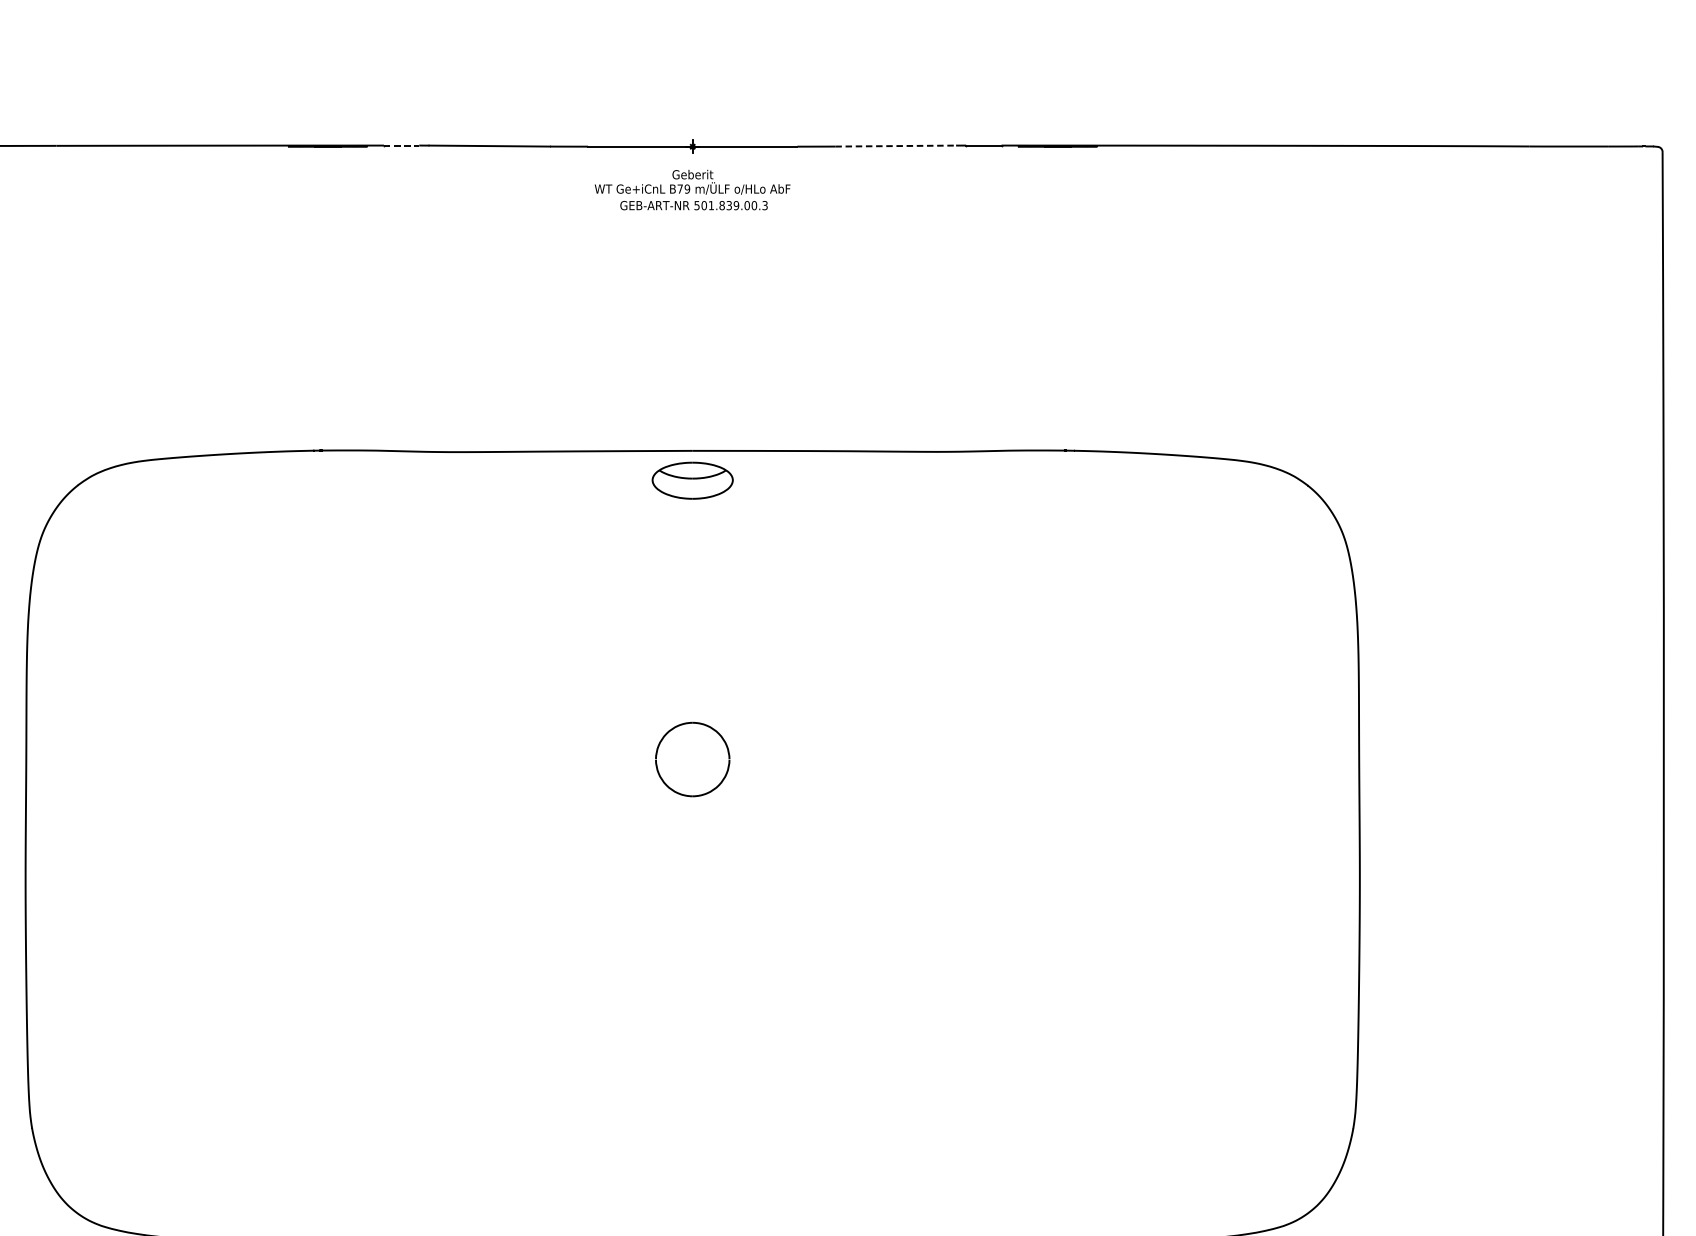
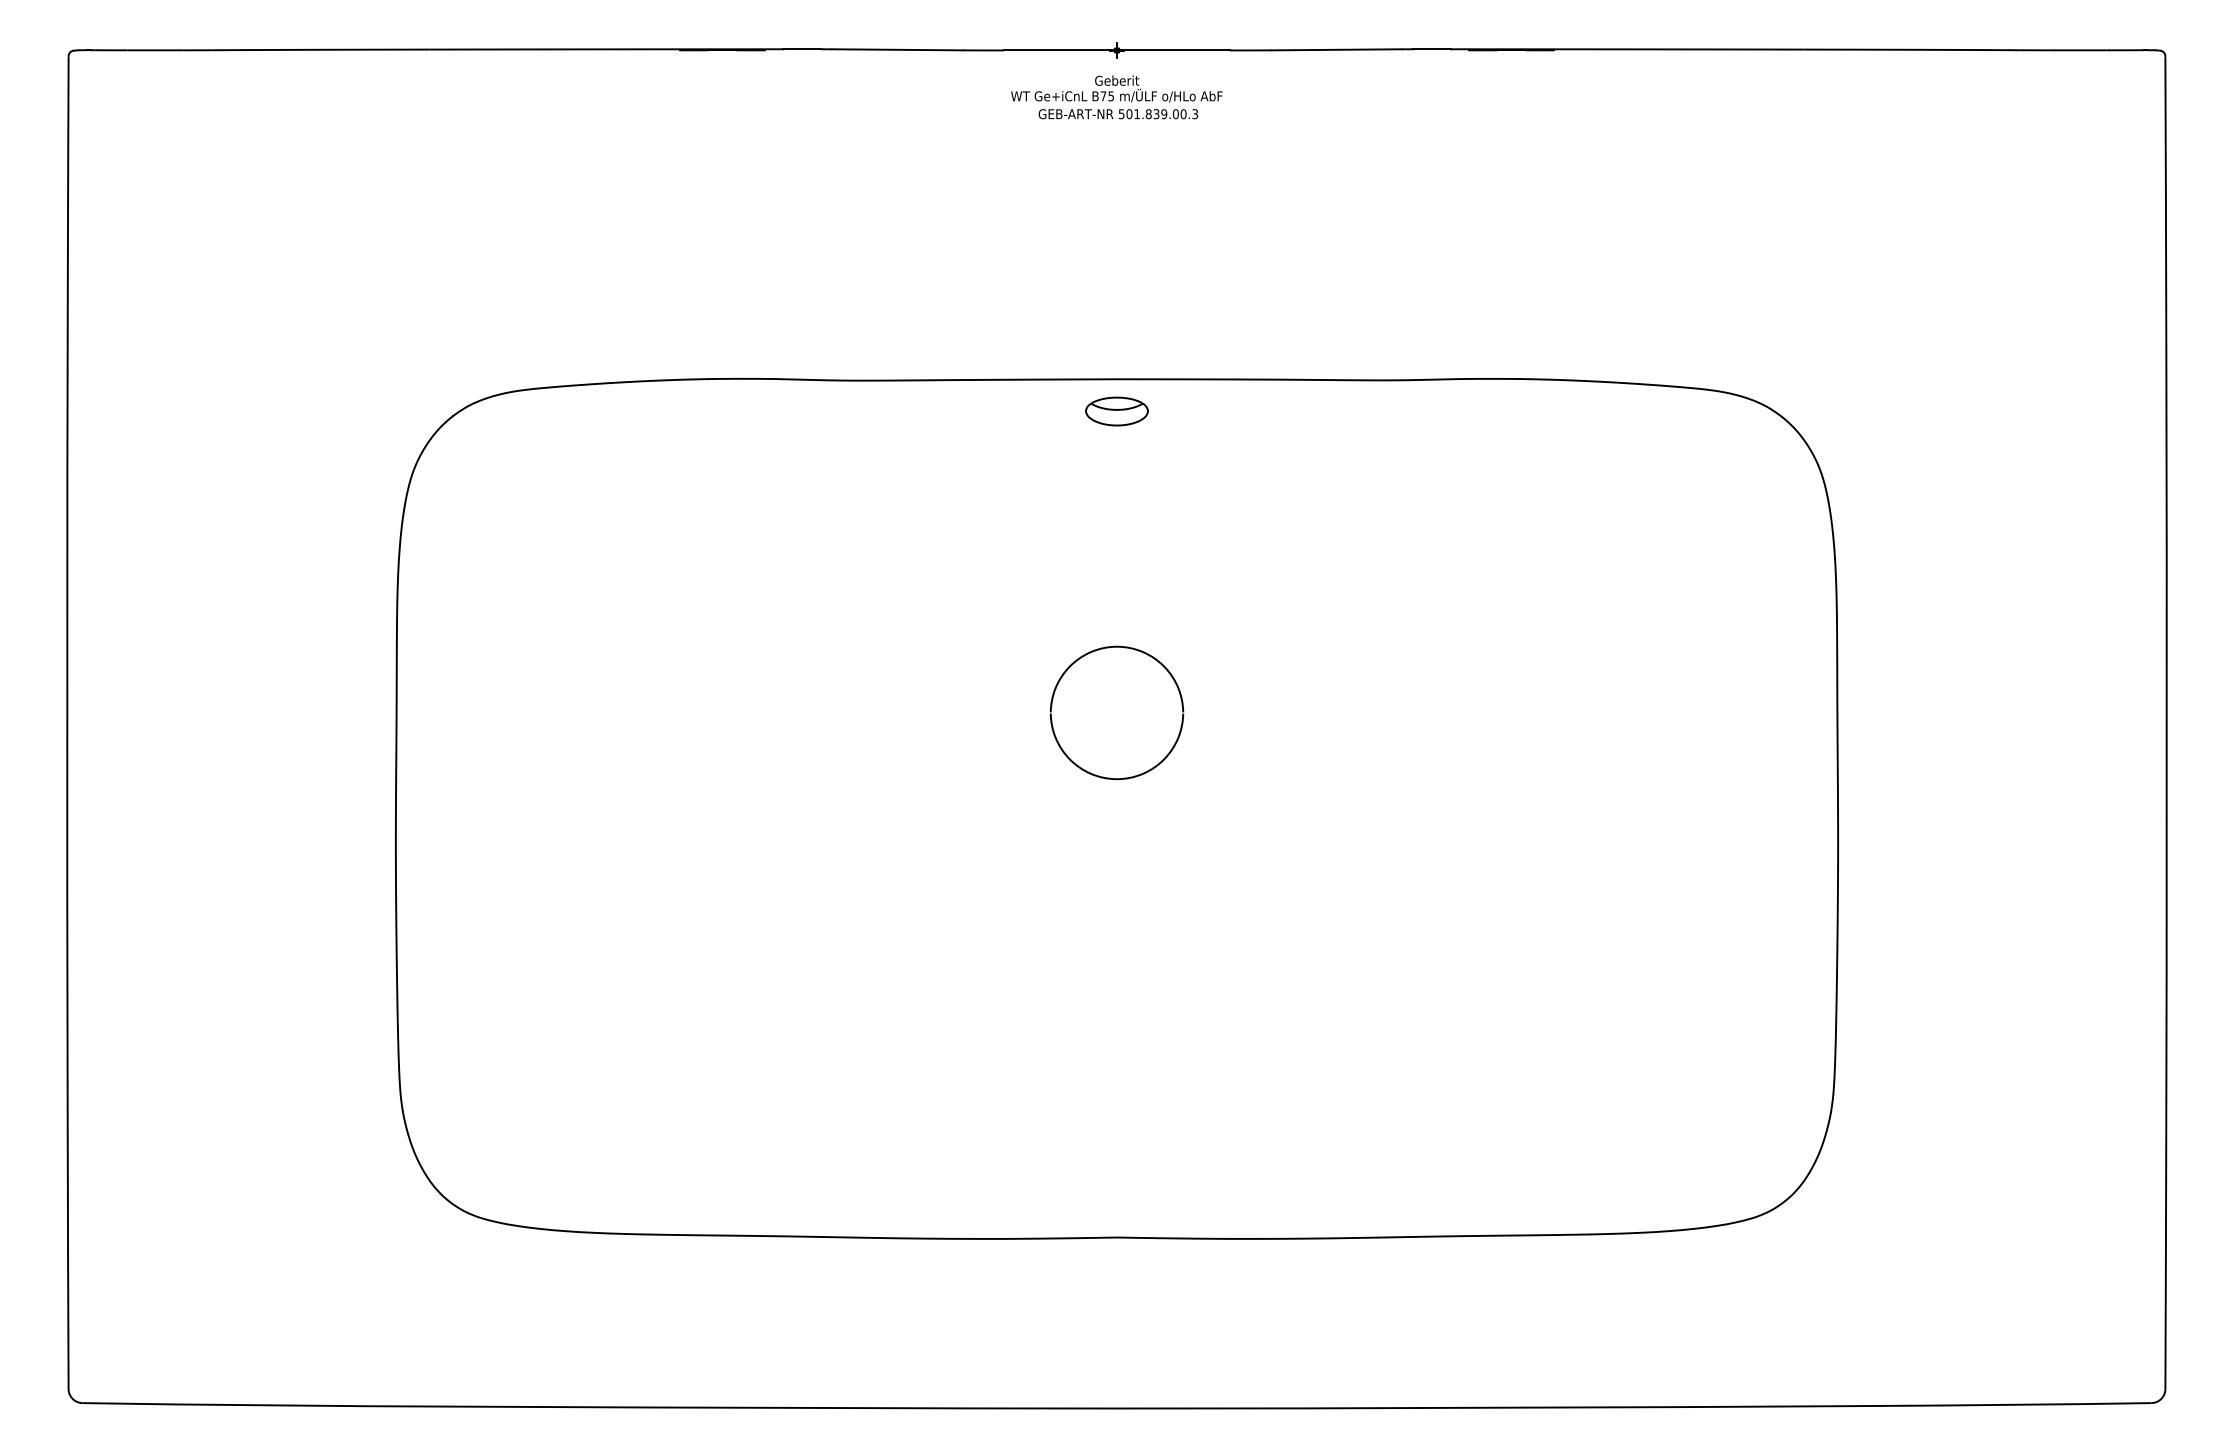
line: (401, 145) -> (802, 49), dashed -> solid
line: (895, 145) -> (1336, 49), dashed -> solid
text: (687, 188) -> (1111, 95), B79 -> B75
part: (692, 480) -> (1116, 411), size x0.71
part: (692, 759) -> (1116, 712), size x1.67

